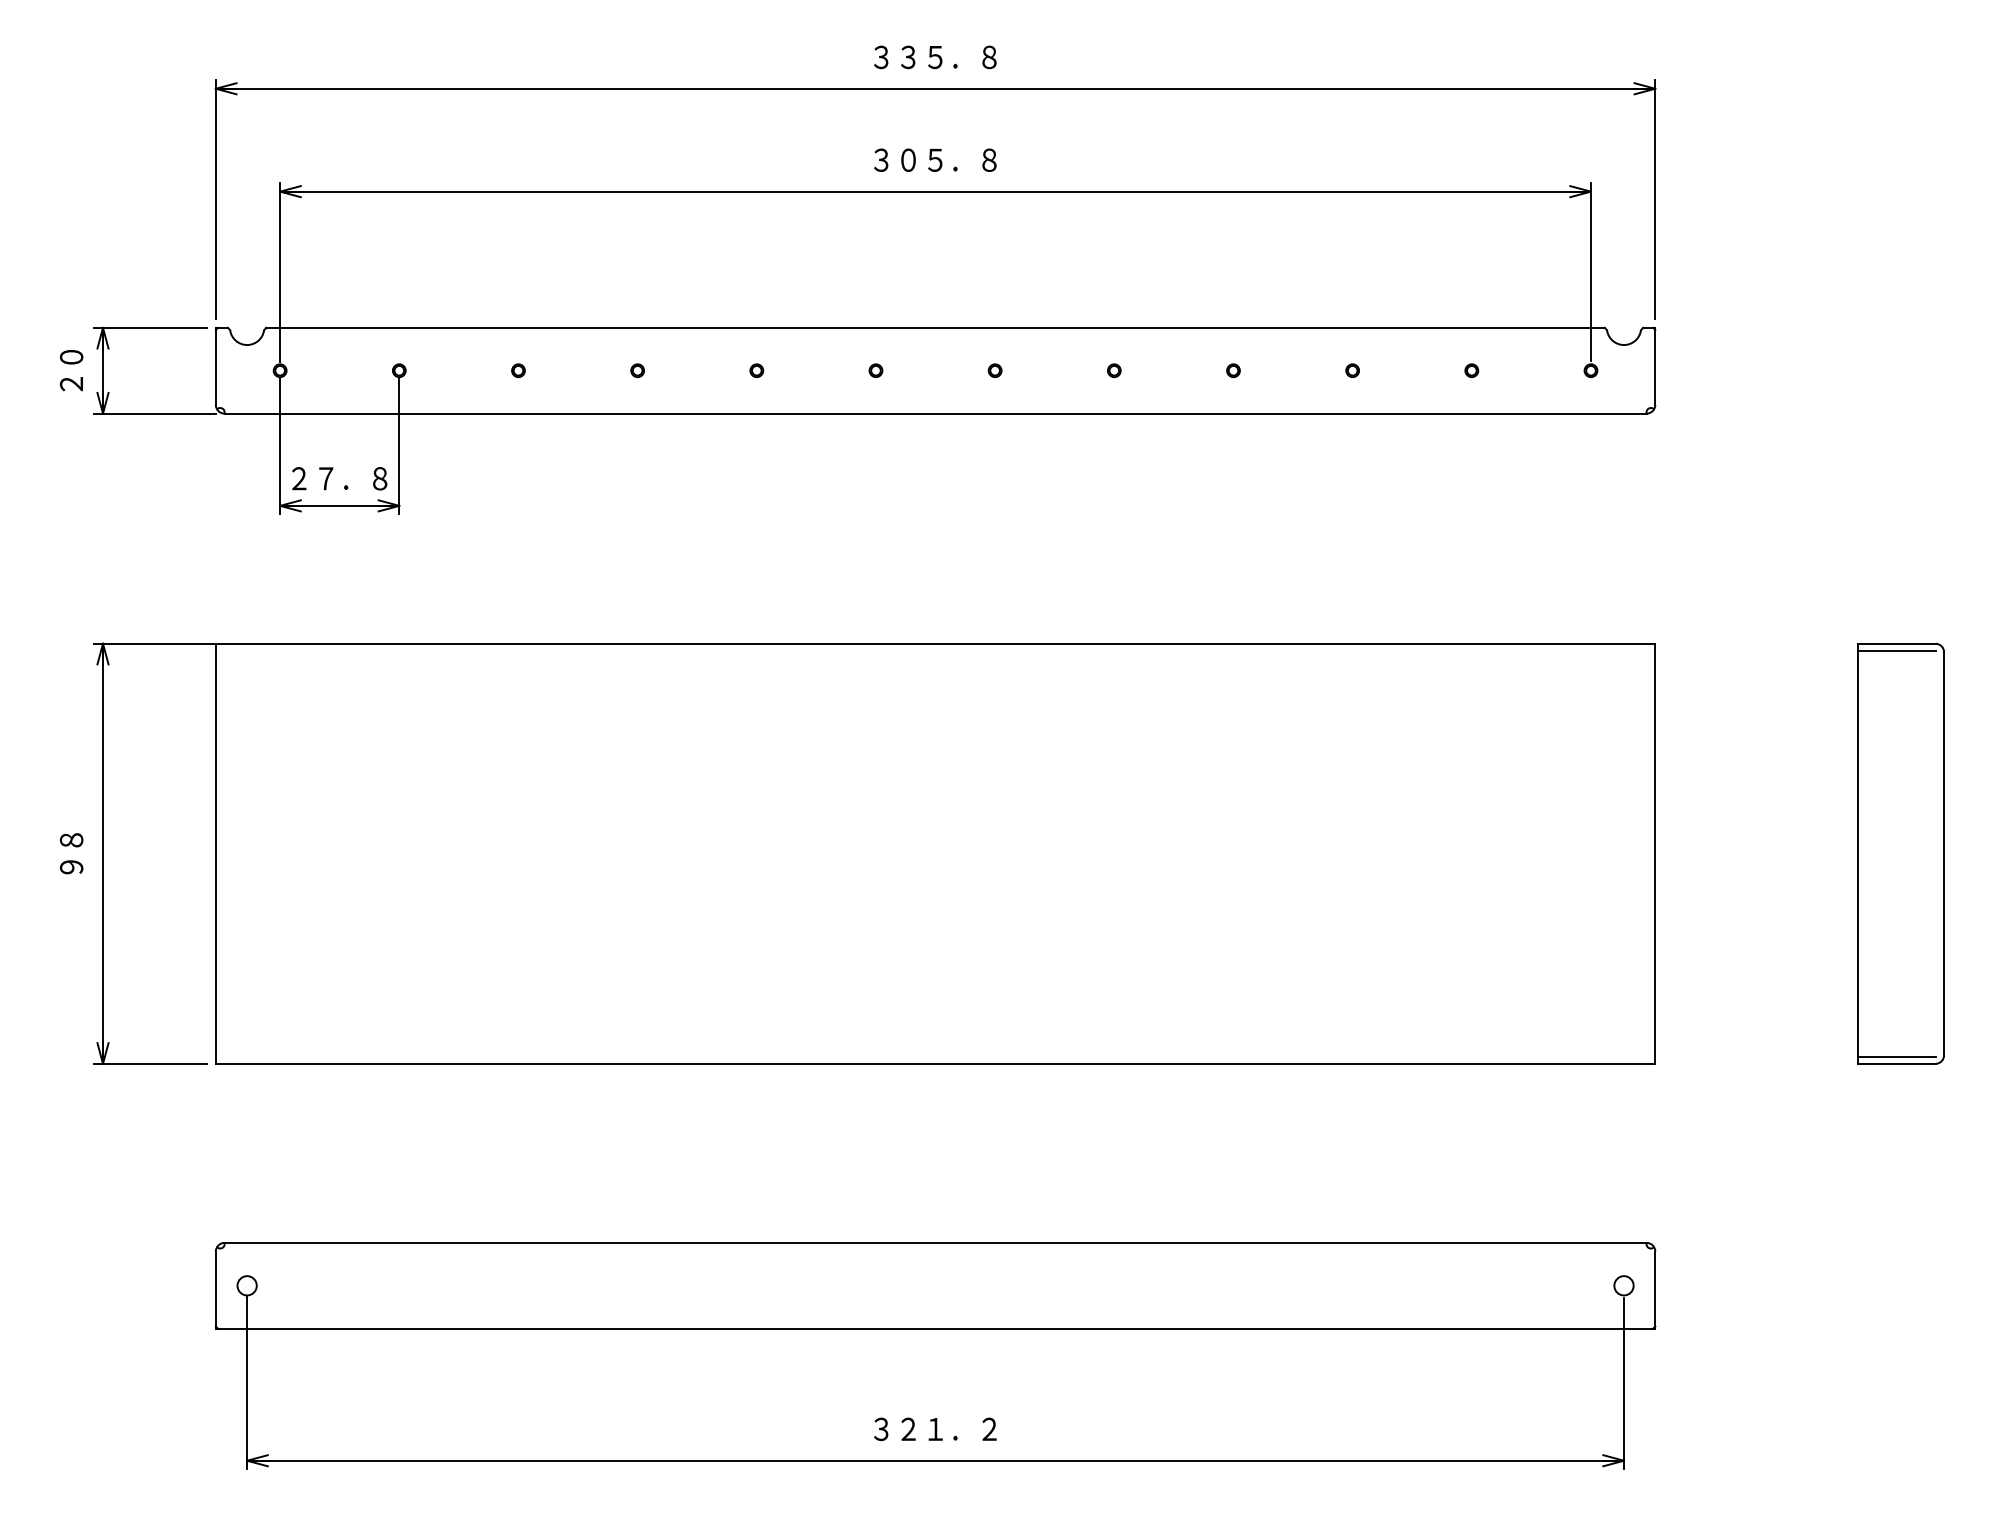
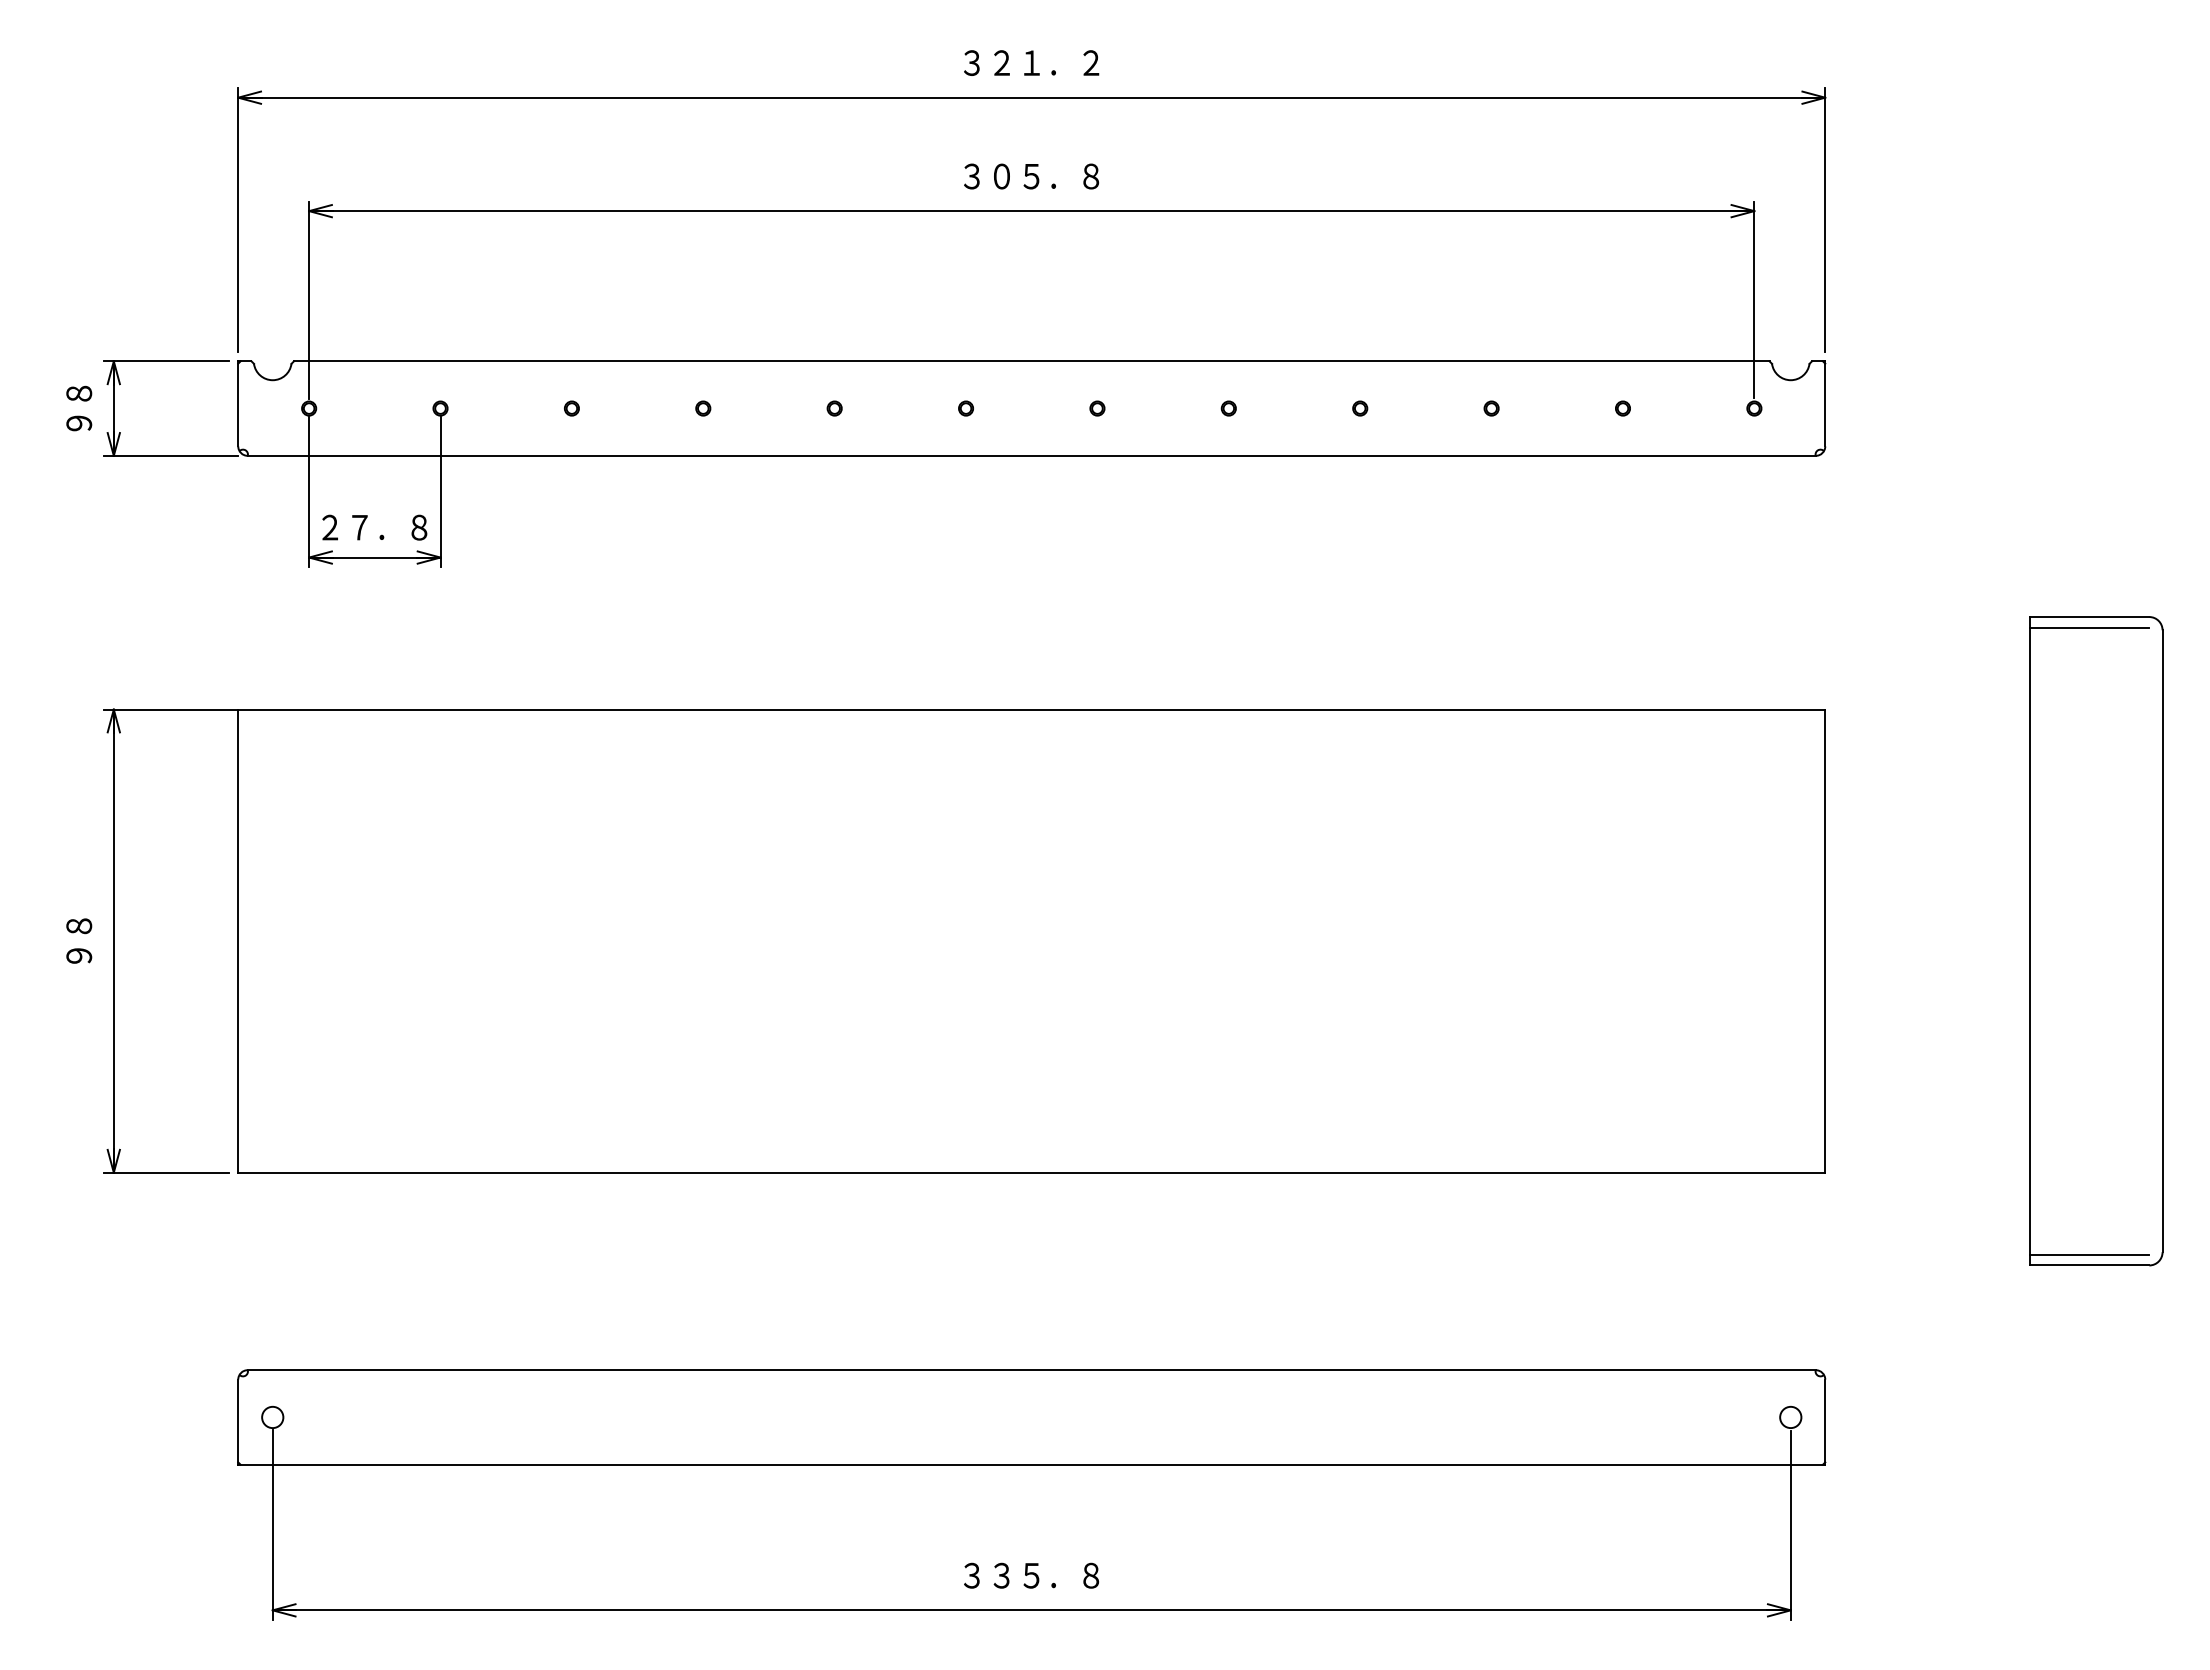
text: (948, 56) -> (1046, 62), ３３５．８ -> ３２１．２
text: (71, 370) -> (79, 408), ２０ -> ９８
part: (1901, 853) -> (2096, 940), size x1.4
text: (948, 1429) -> (1046, 1575), ３２１．２ -> ３３５．８

